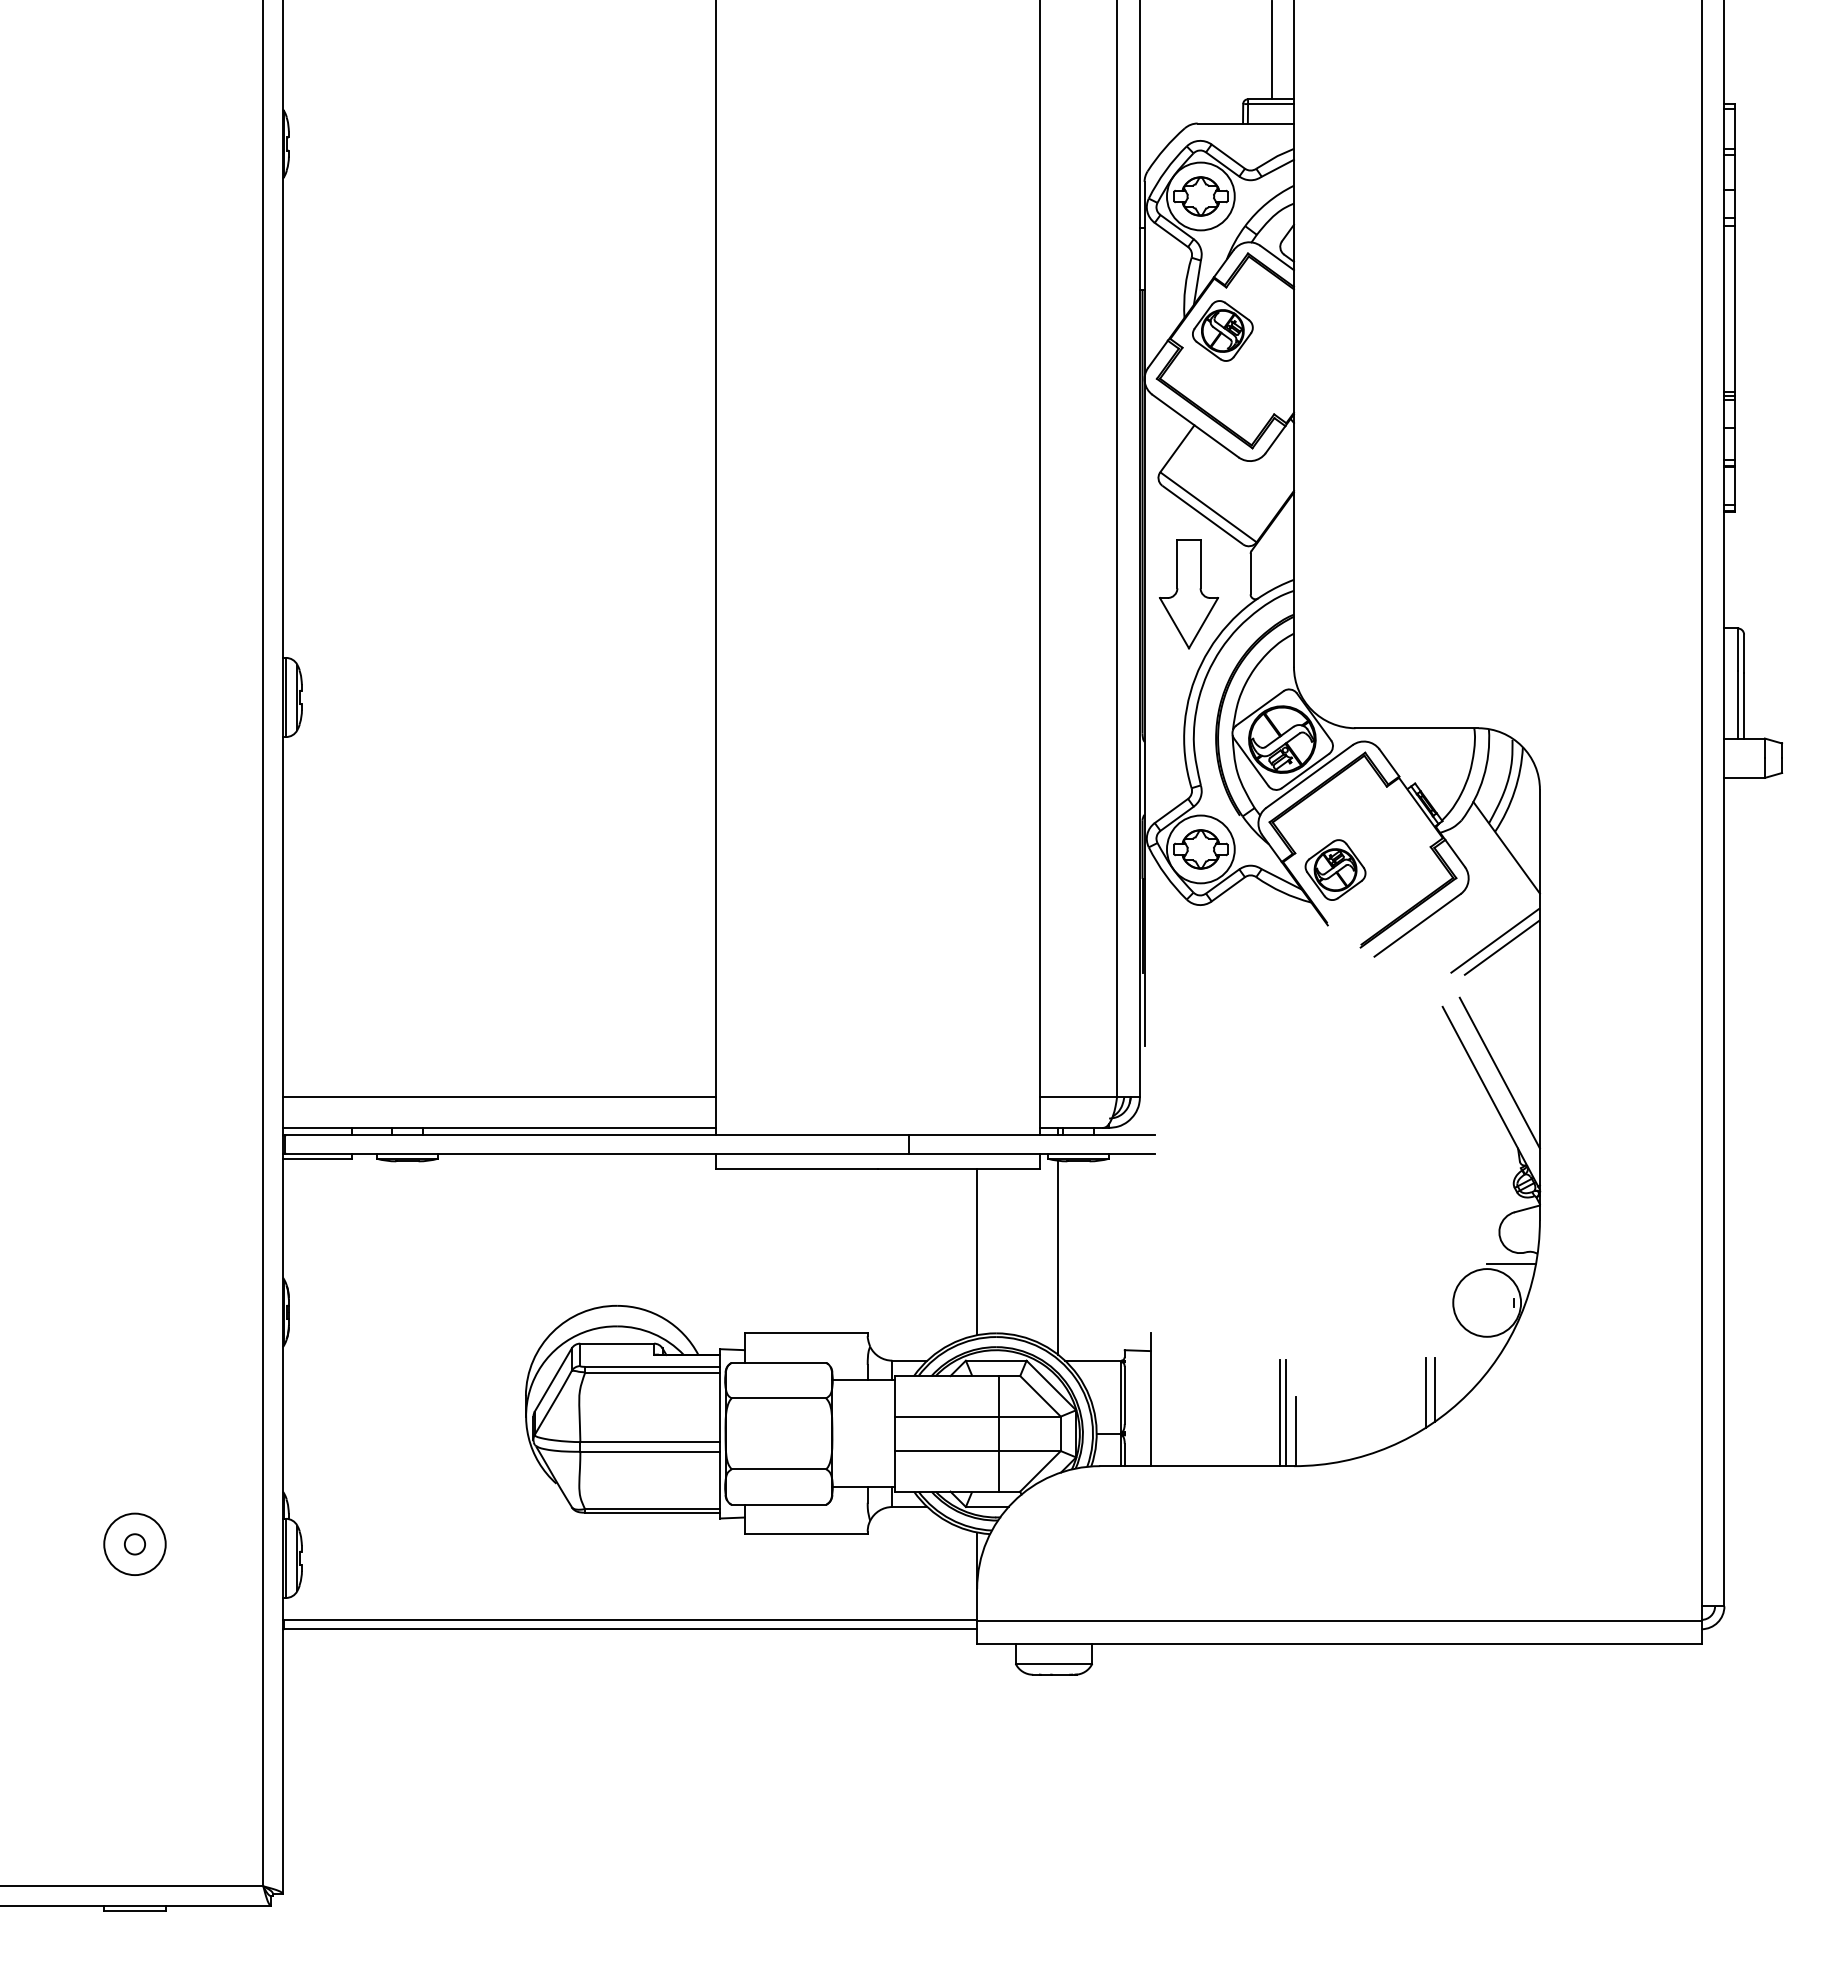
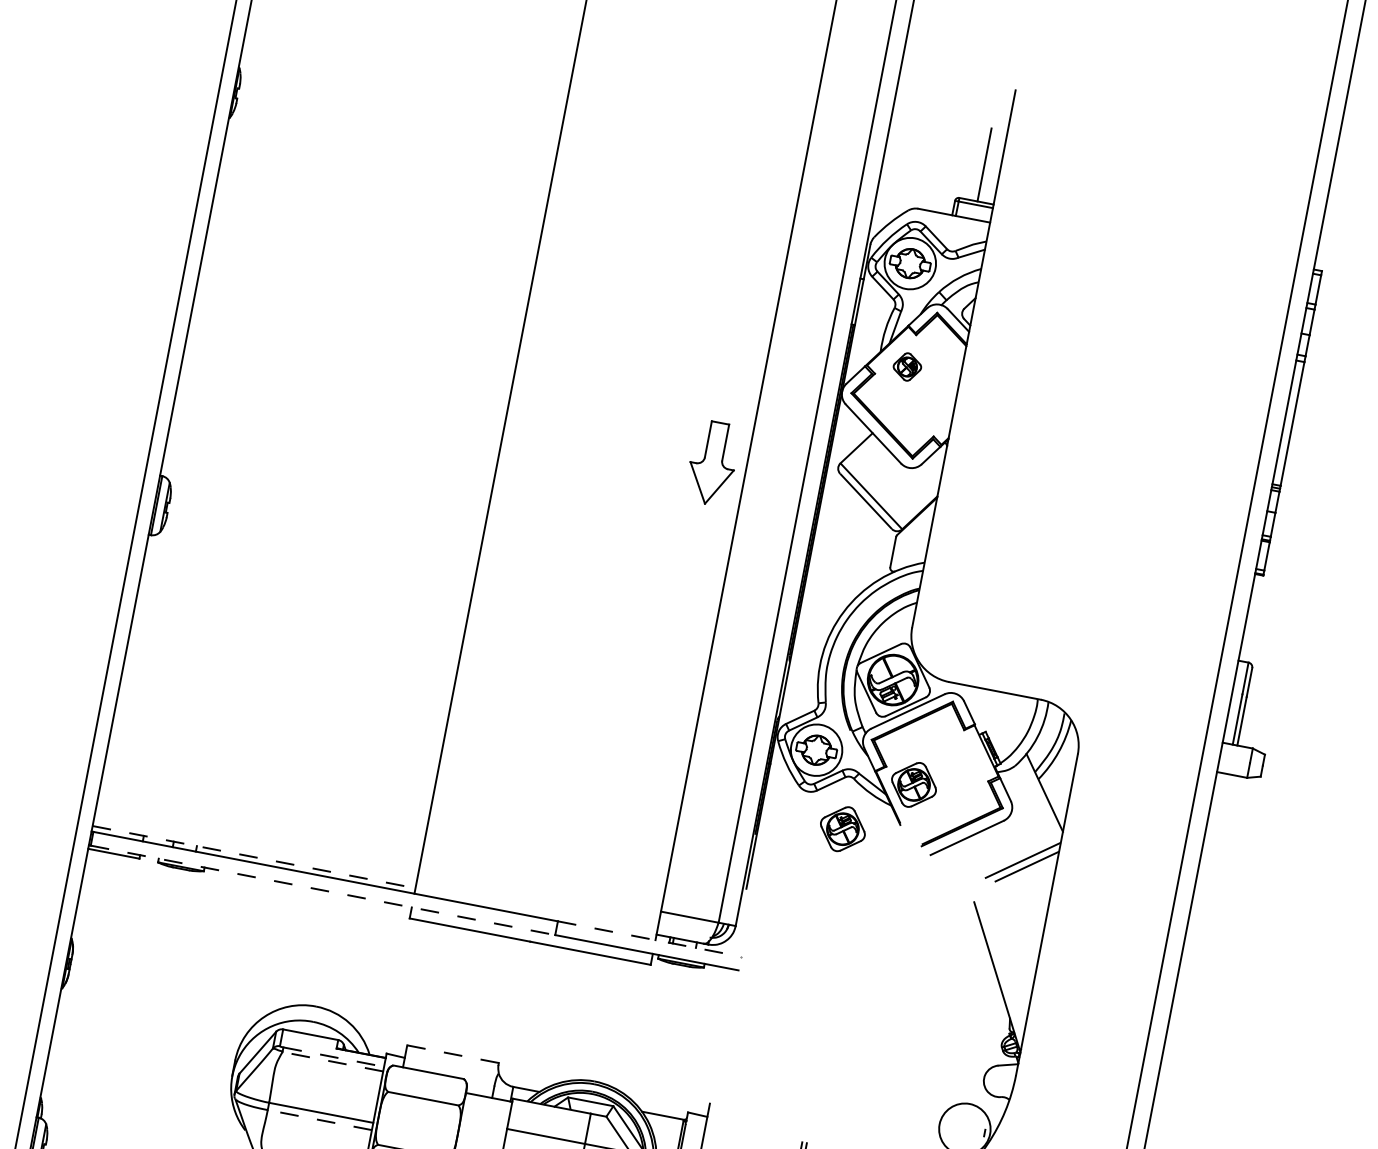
part: (1222, 330) -> (907, 366), size x0.6
part: (1189, 594) -> (713, 463), moved
part: (1254, 944) -> (842, 828), added
line: (1499, 1072) -> (1007, 959), removed
line: (499, 1097) -> (258, 834), removed
line: (499, 1127) -> (254, 856), solid -> dashed
line: (1031, 1135) -> (649, 939), solid -> dashed
line: (597, 1153) -> (323, 890), solid -> dashed
line: (977, 1251) -> (592, 1017), removed
line: (1058, 1257) -> (651, 1033), removed
line: (1511, 1264) -> (988, 1104), removed
line: (805, 1333) -> (452, 1054), solid -> dashed
line: (652, 1366) -> (333, 1056), solid -> dashed
line: (652, 1373) -> (332, 1062), solid -> dashed
line: (650, 1451) -> (320, 1119), solid -> dashed

